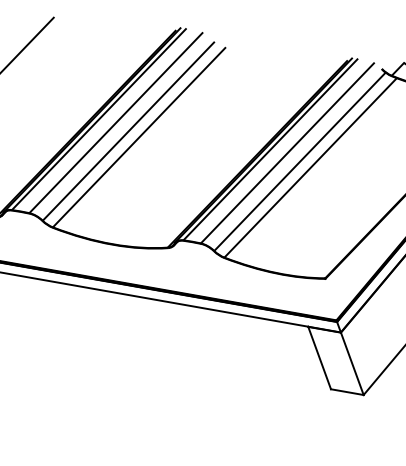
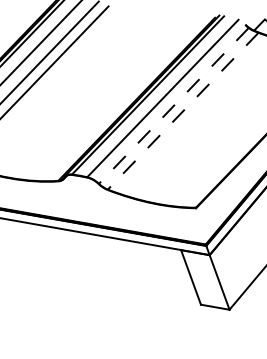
line: (299, 161) -> (173, 105), solid -> dashed
line: (310, 168) -> (183, 111), solid -> dashed

